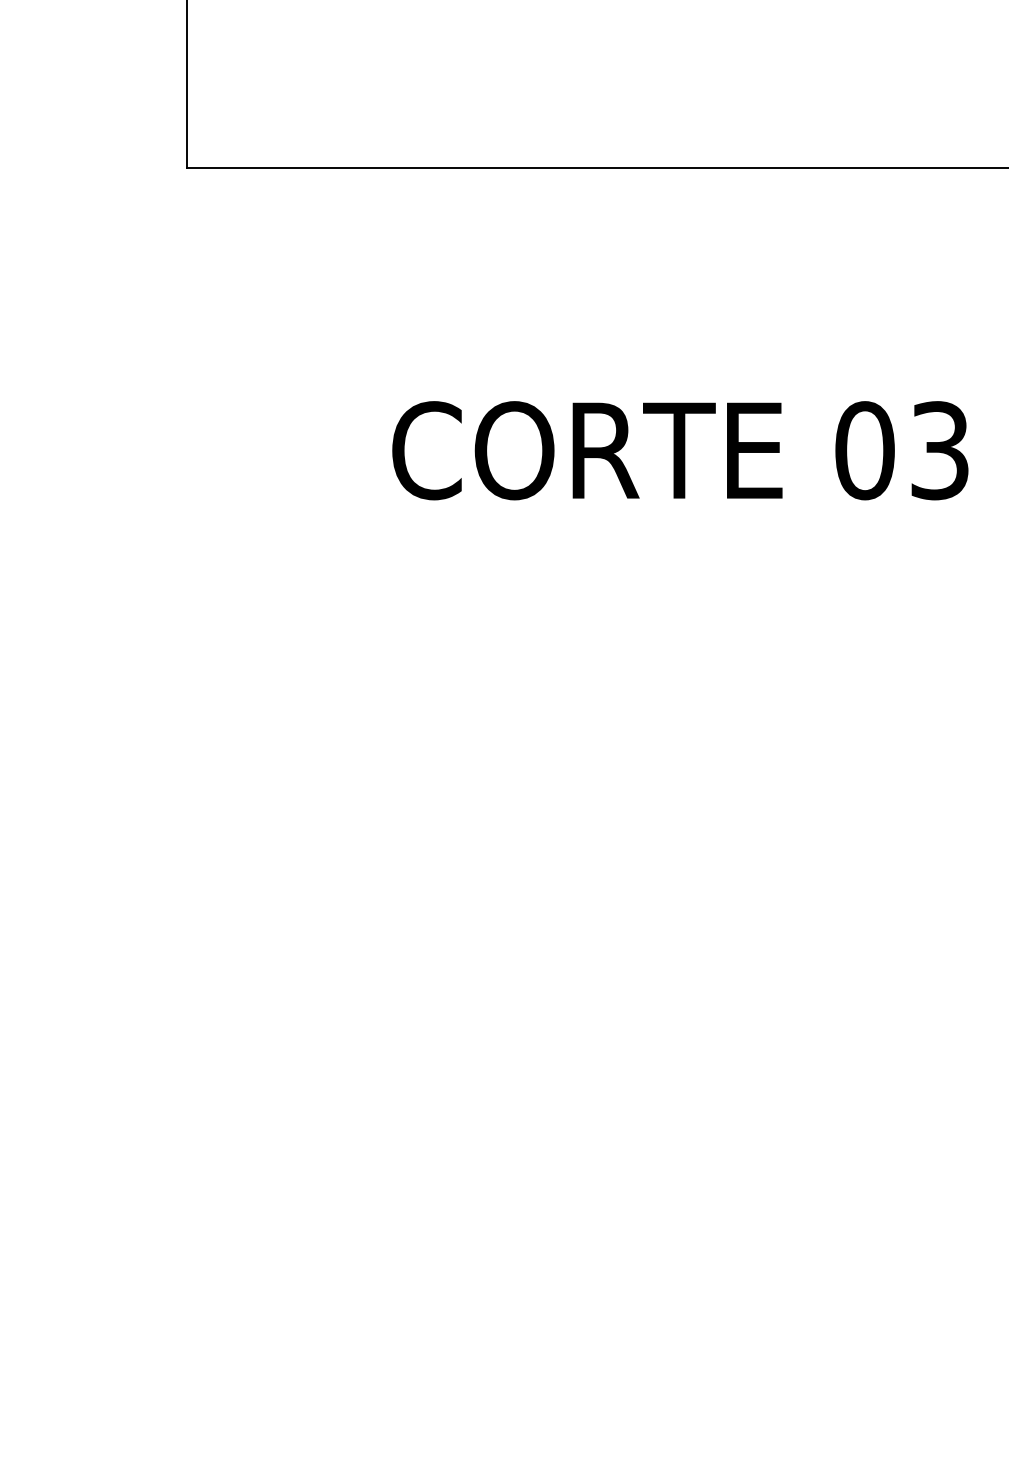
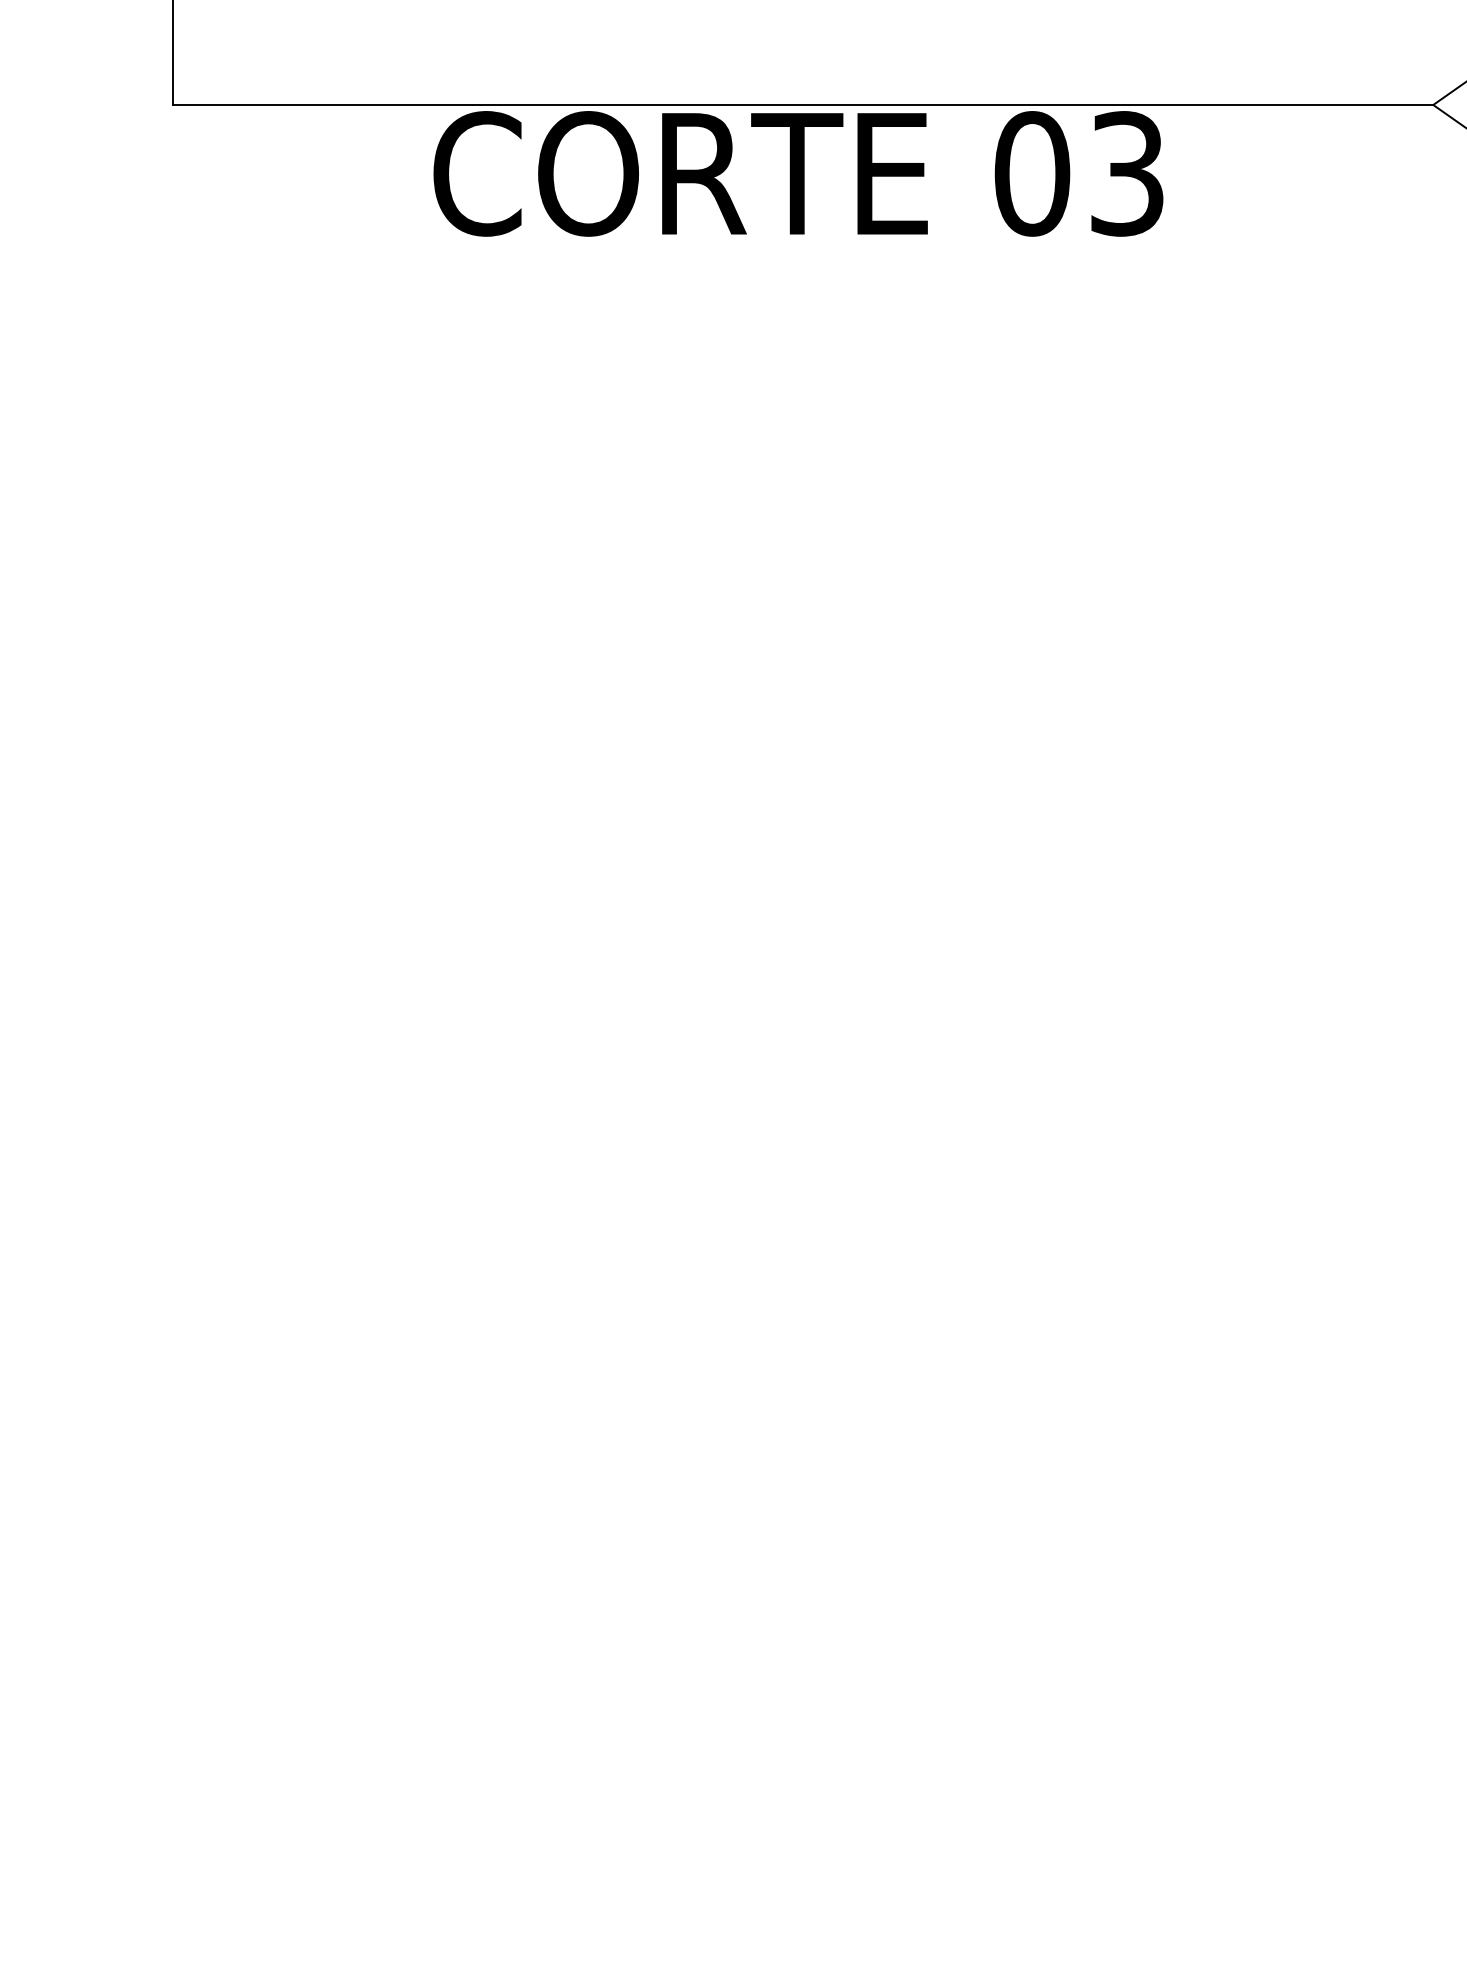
text: (680, 450) -> (798, 173), moved

